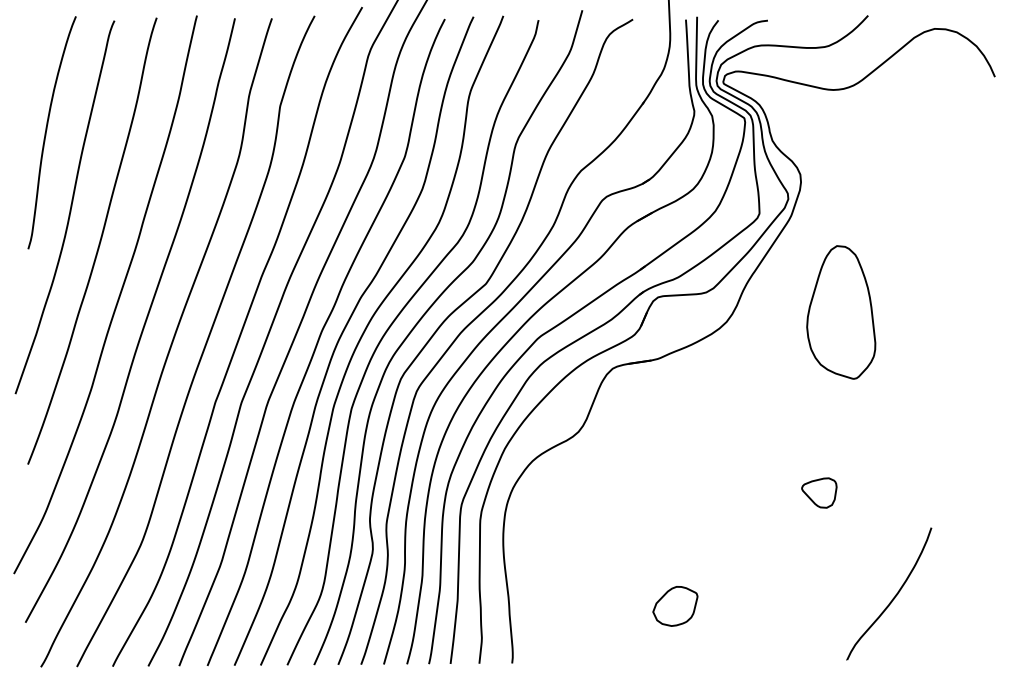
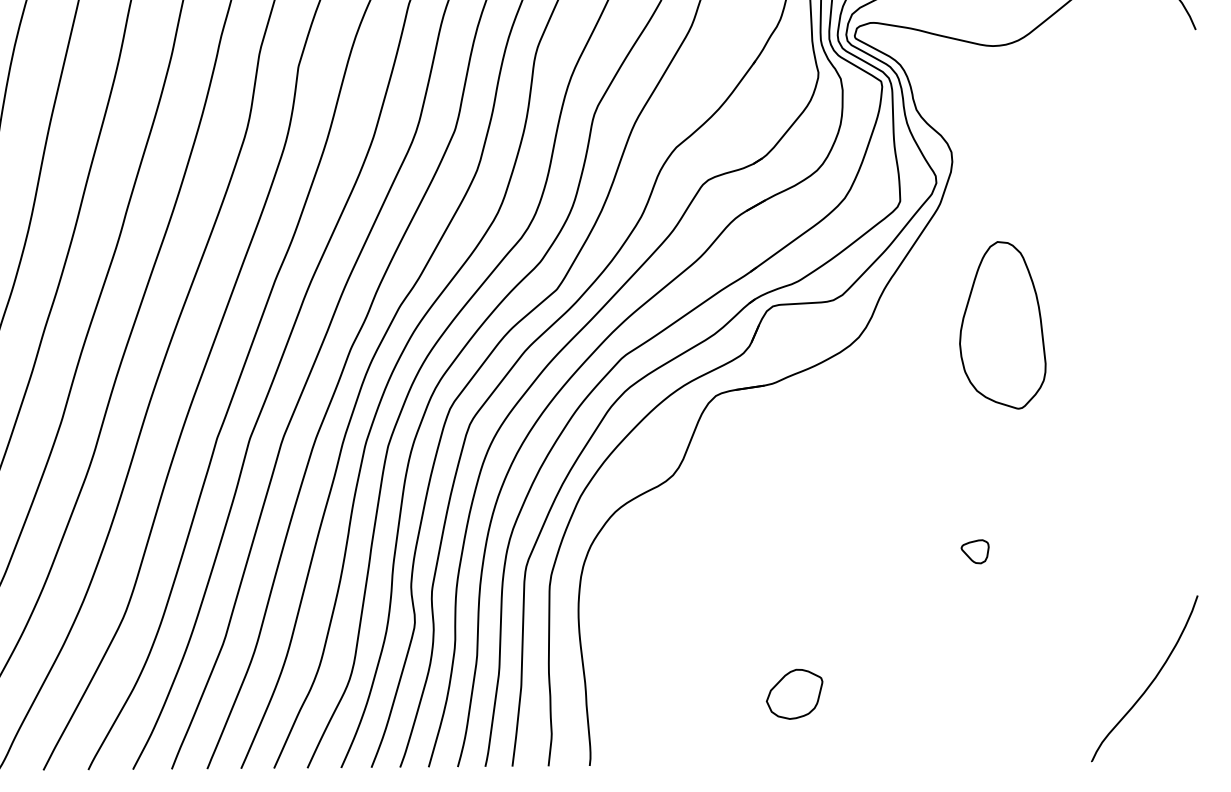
part: (818, 492) -> (974, 551), size x0.62
curve: (893, 597) -> (1150, 683), moved

